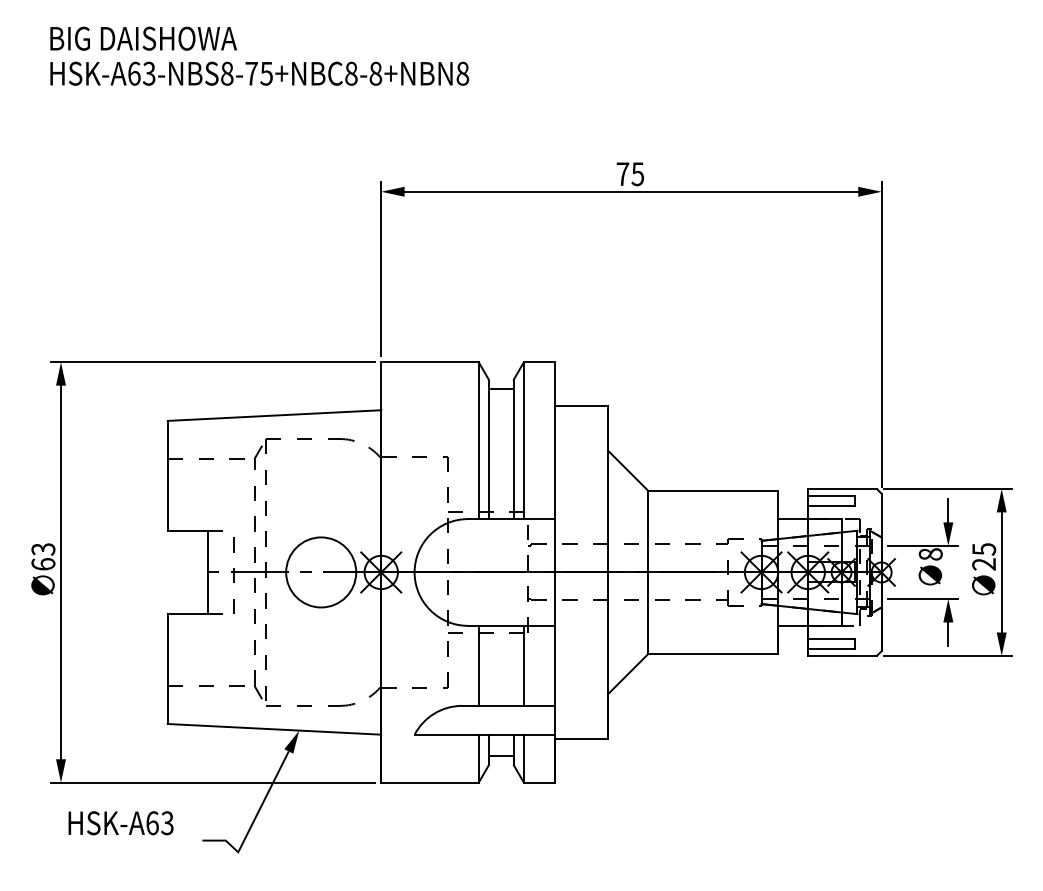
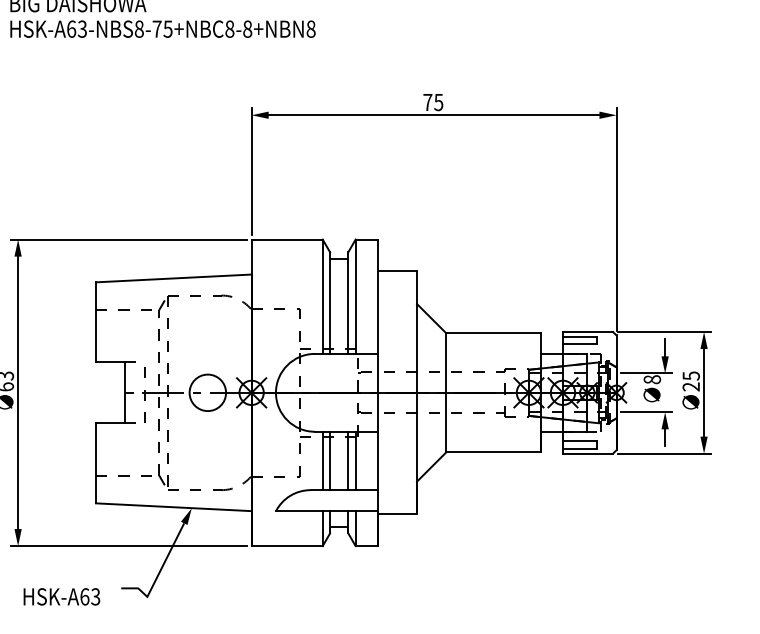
circle: (321, 572) -> (208, 392), size x0.71
line: (488, 665) -> (329, 460), added
line: (513, 665) -> (348, 460), added
text: (120, 823) -> (61, 597), moved

